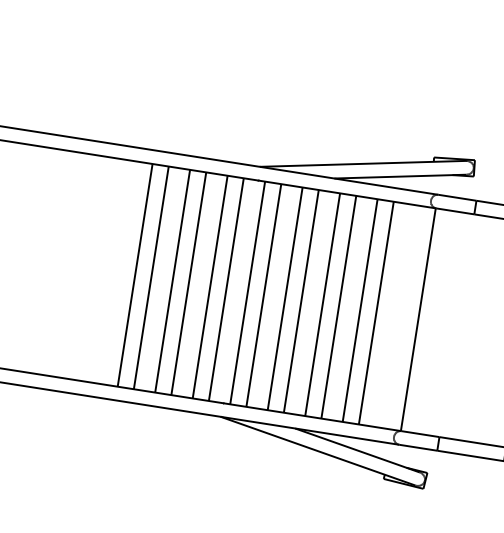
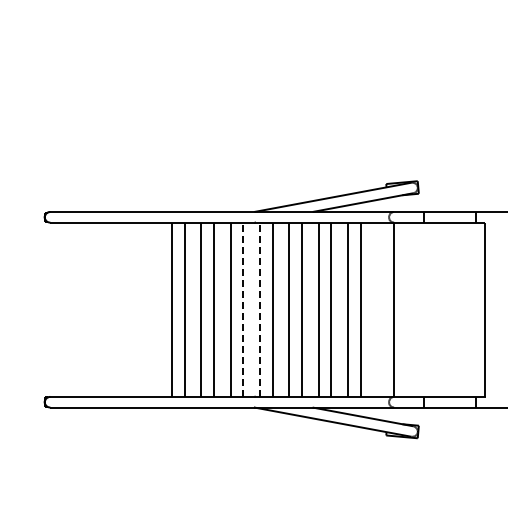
line: (226, 289) -> (243, 309), solid -> dashed
line: (248, 292) -> (260, 309), solid -> dashed

